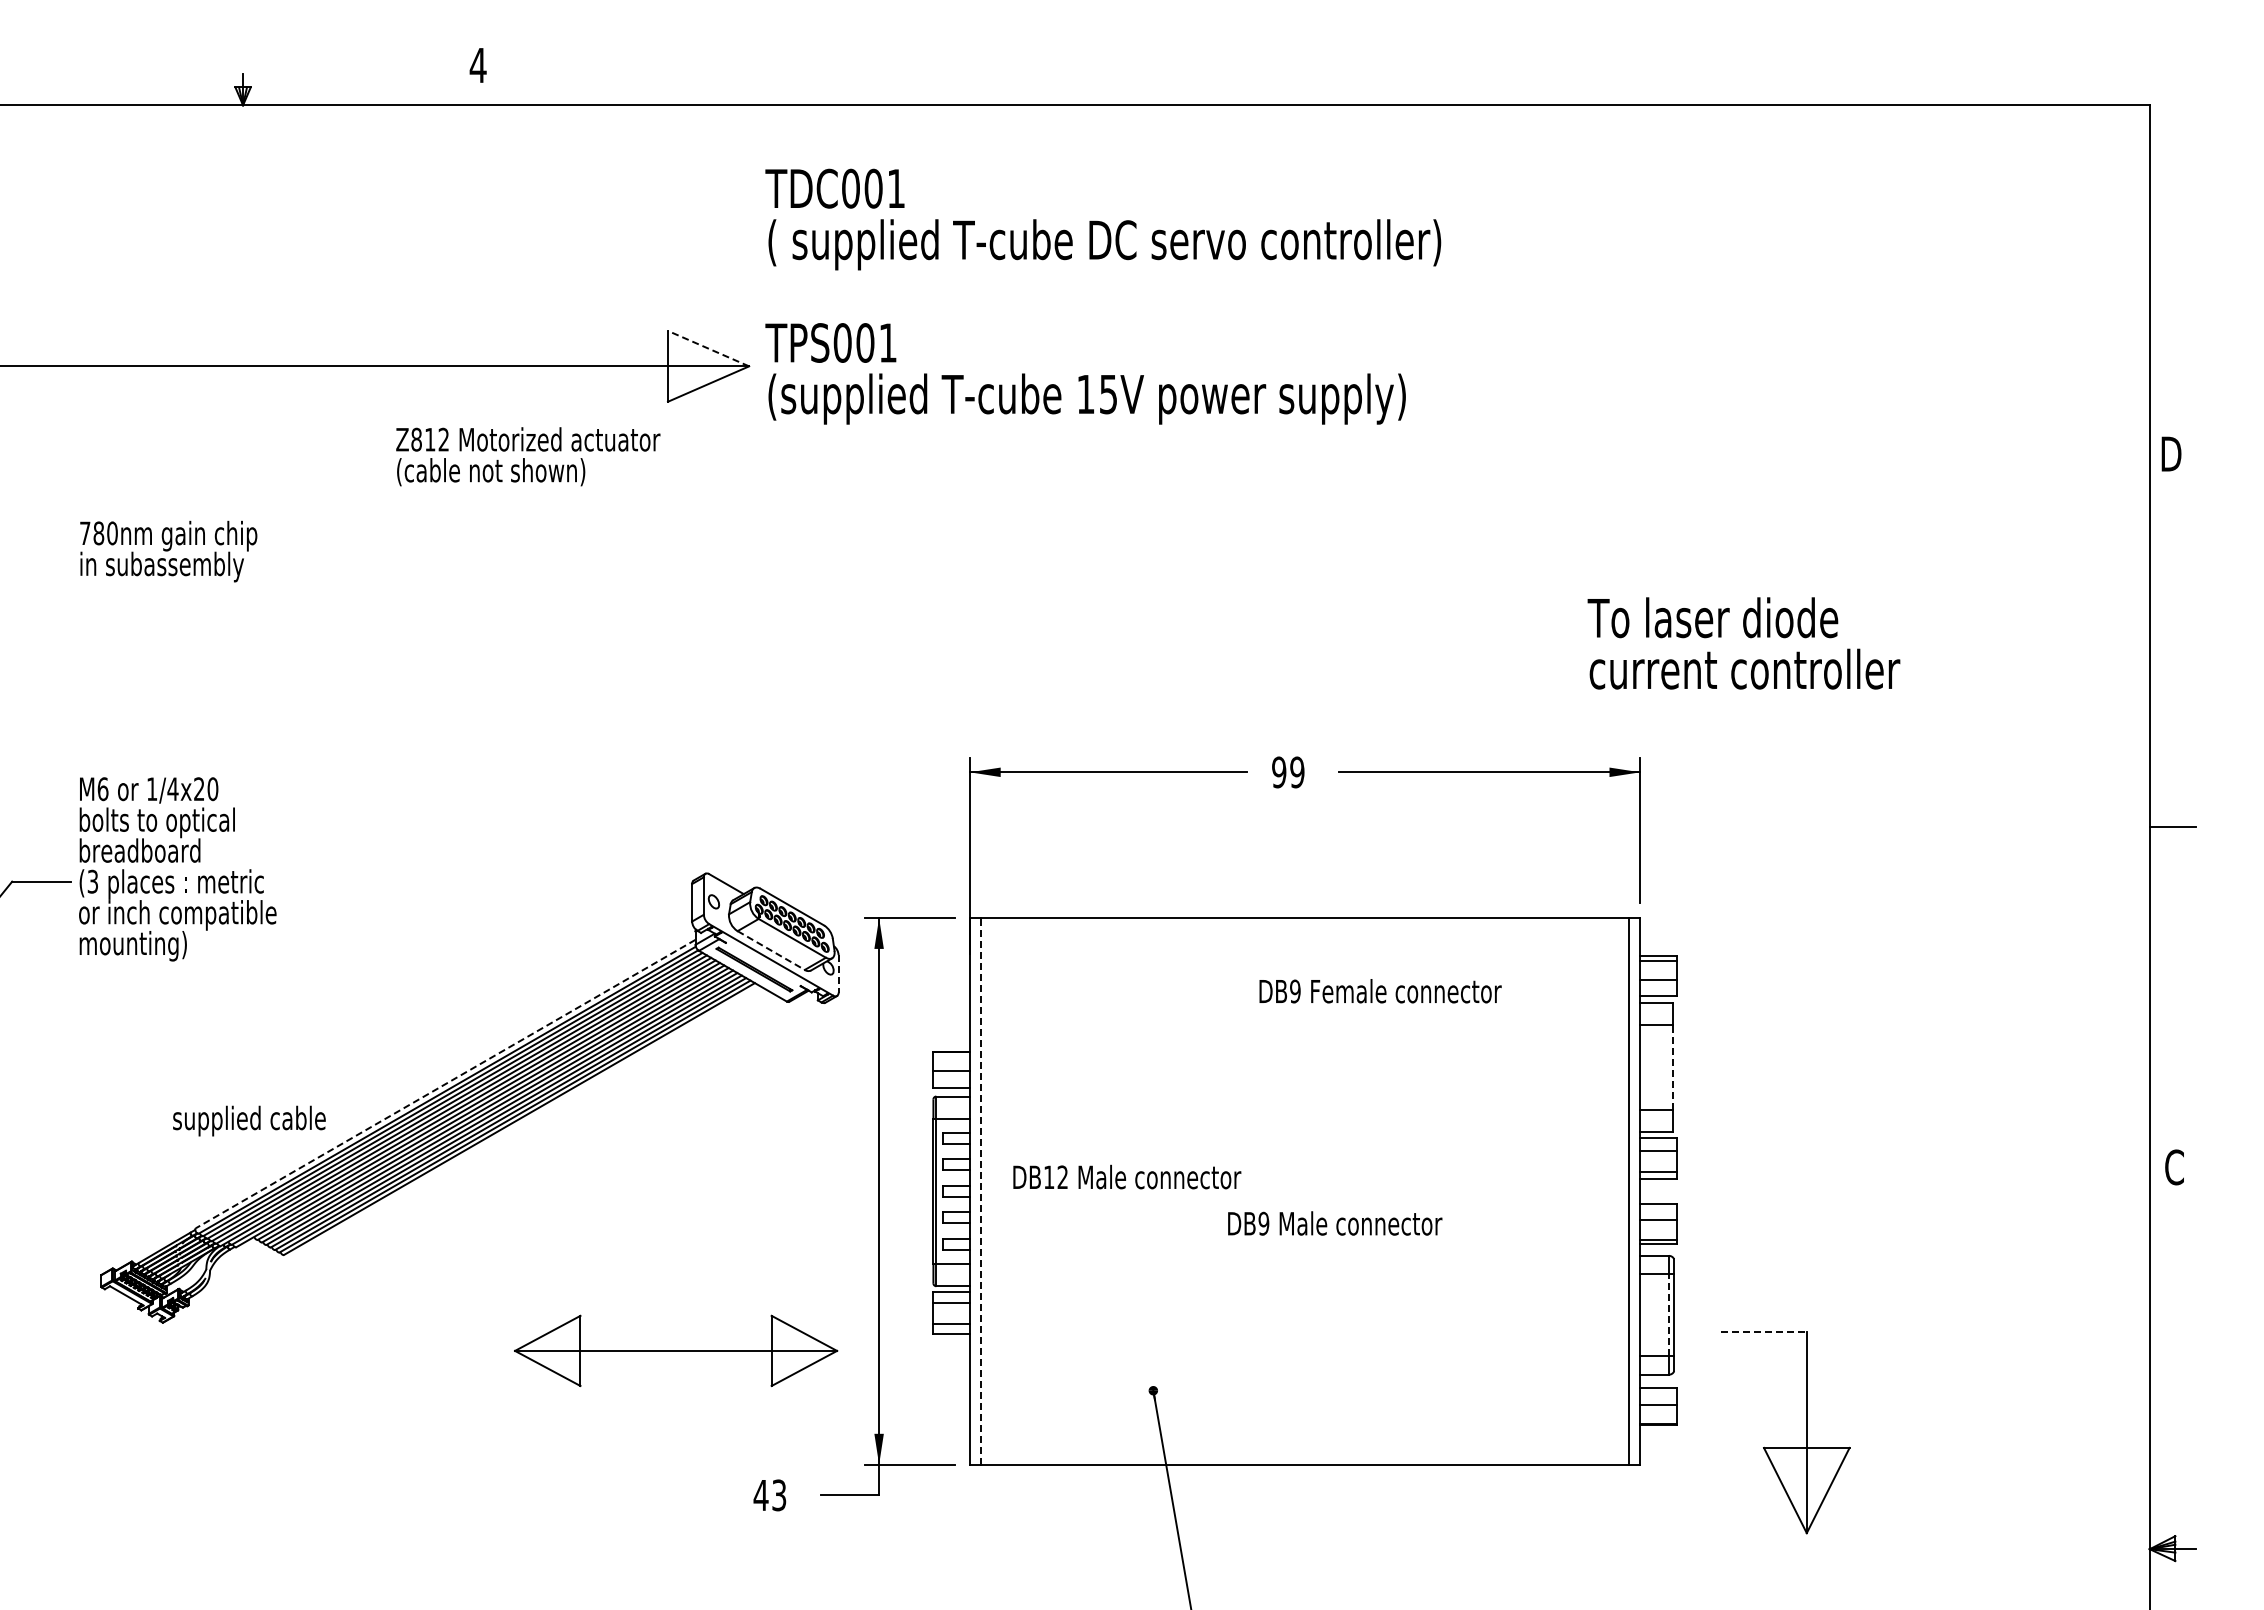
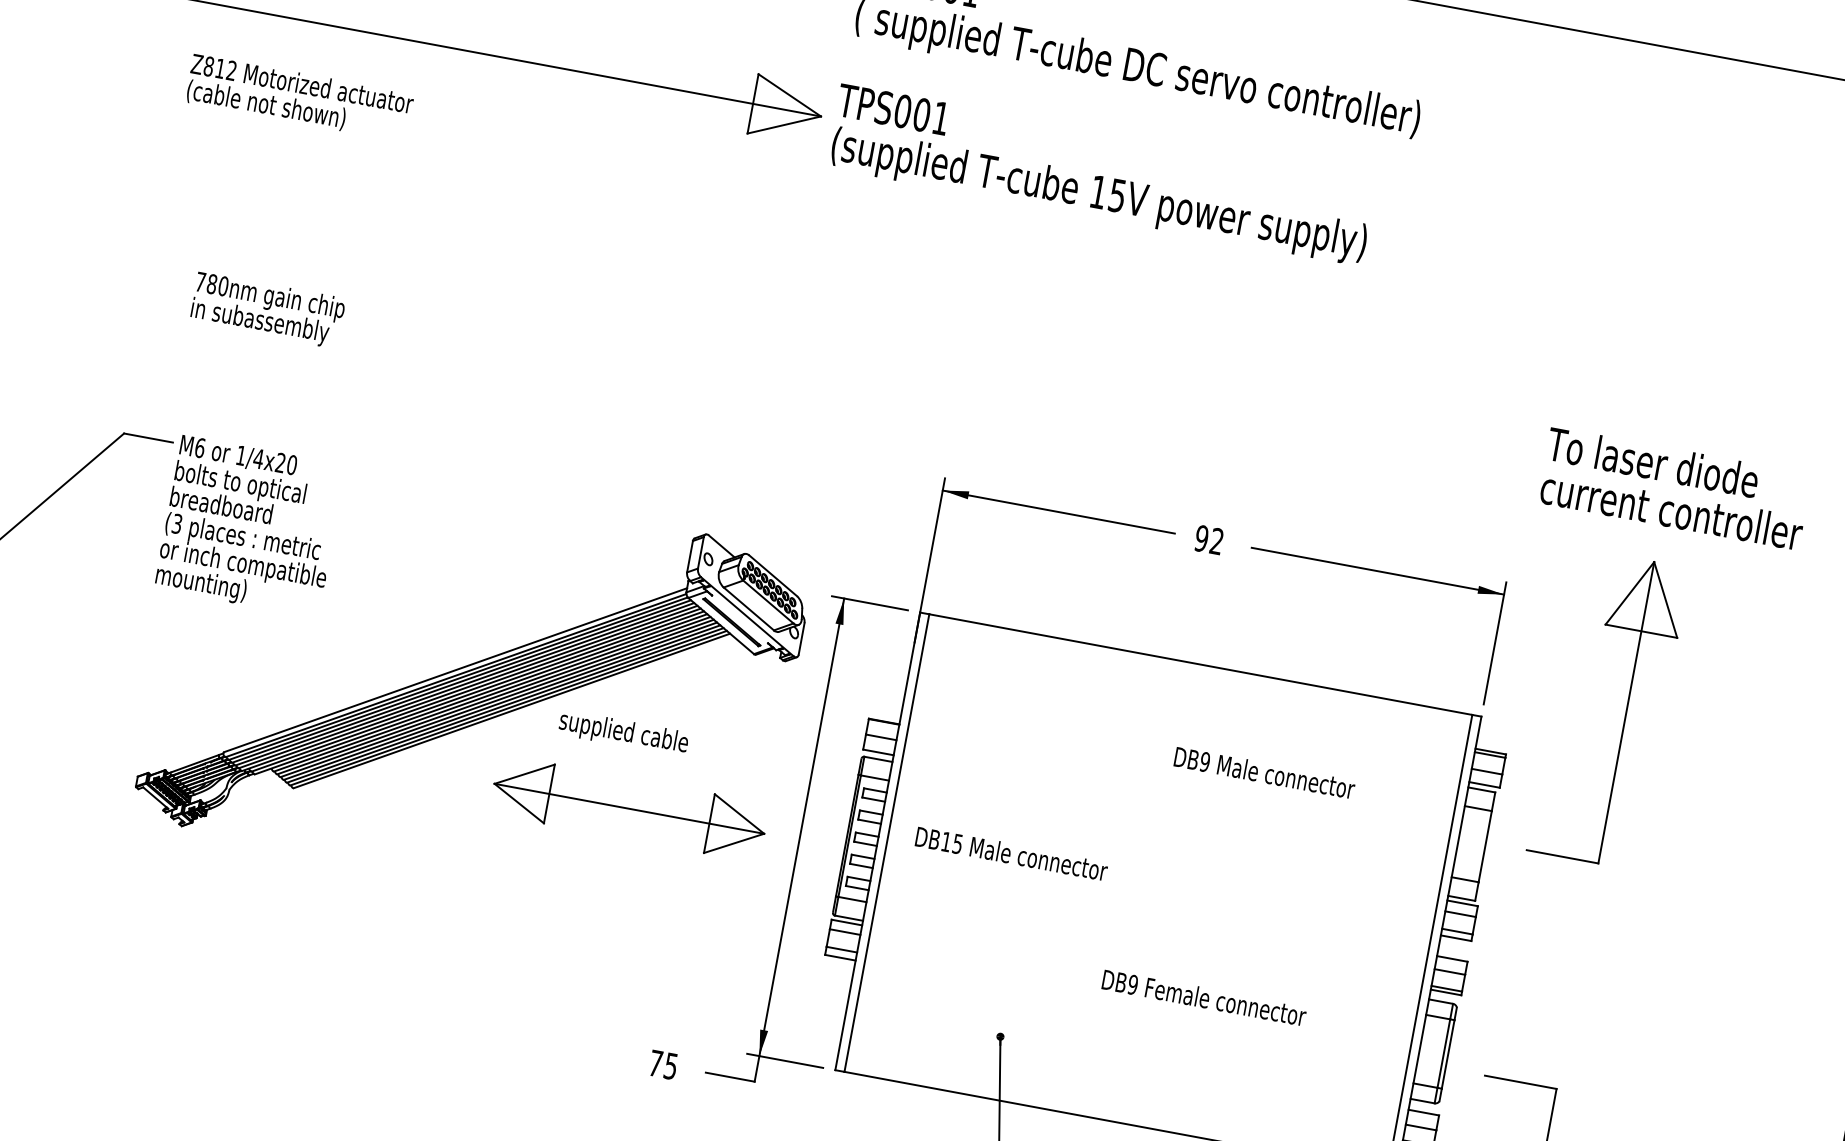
line: (708, 348) -> (789, 95), dashed -> solid
text: (528, 456) -> (300, 97), moved
text: (168, 551) -> (267, 310), moved
text: (1743, 643) -> (1674, 488), moved
text: (1297, 772) -> (1217, 541), 99 -> 92
text: (177, 869) -> (249, 526), moved
part: (1806, 882) -> (1626, 712), added
line: (771, 950) -> (749, 608), dashed -> solid
line: (838, 973) -> (801, 638), dashed -> solid
text: (1380, 991) -> (1204, 998), moved
line: (1672, 1066) -> (1485, 845), dashed -> solid
line: (445, 1084) -> (455, 670), dashed -> solid
text: (249, 1120) -> (623, 732), moved
text: (1062, 1177) -> (957, 844), DB12 -> DB15
line: (980, 1190) -> (886, 842), dashed -> solid
text: (1335, 1223) -> (1265, 773), moved
line: (1669, 1315) -> (1444, 1053), dashed -> solid
line: (1764, 1331) -> (1521, 1081), dashed -> solid
part: (676, 1350) -> (629, 808), moved
text: (769, 1494) -> (663, 1064), 43 -> 75

